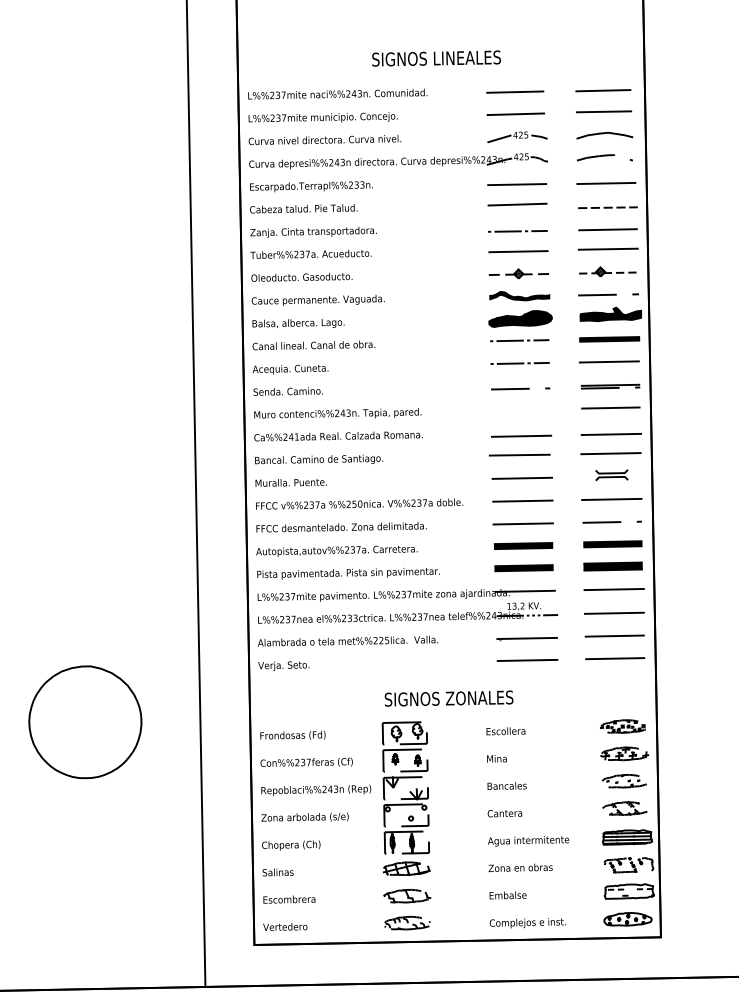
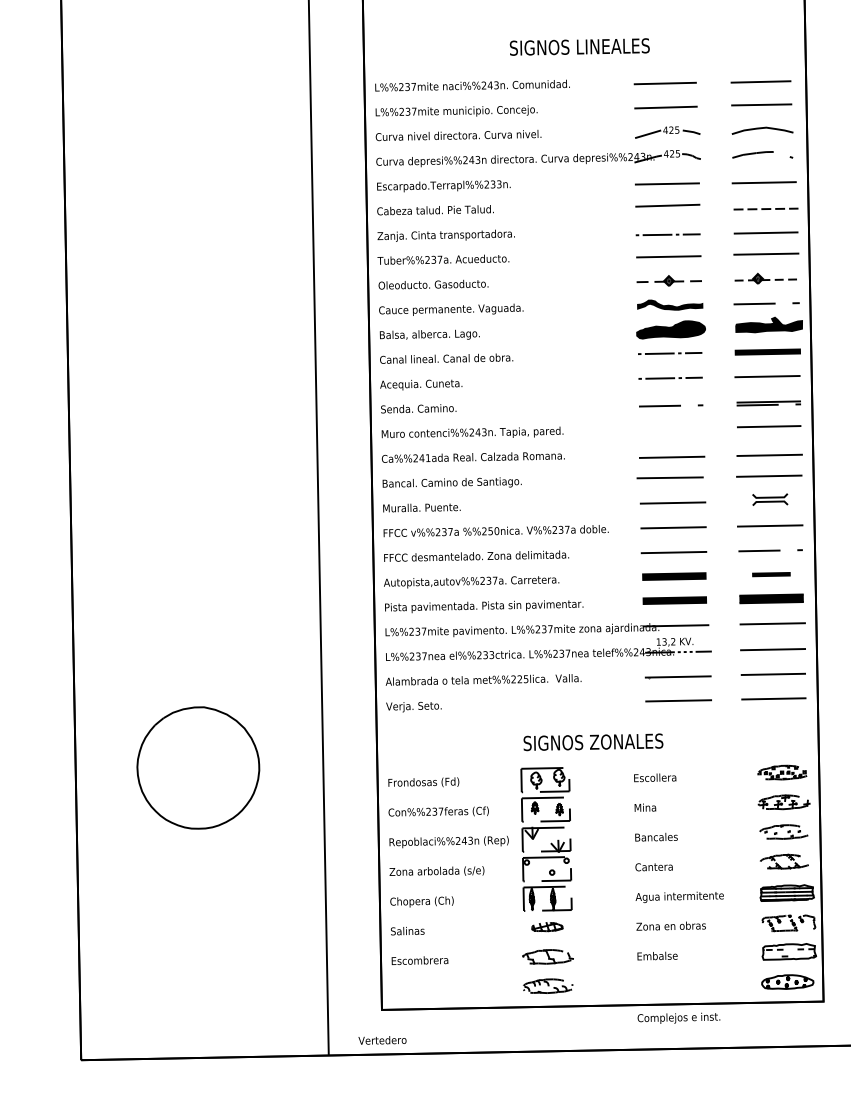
part: (613, 544) -> (771, 574), size x0.6
part: (406, 868) -> (547, 926), size x0.6
text: (527, 922) -> (678, 1017), moved
text: (285, 927) -> (382, 1040), moved

